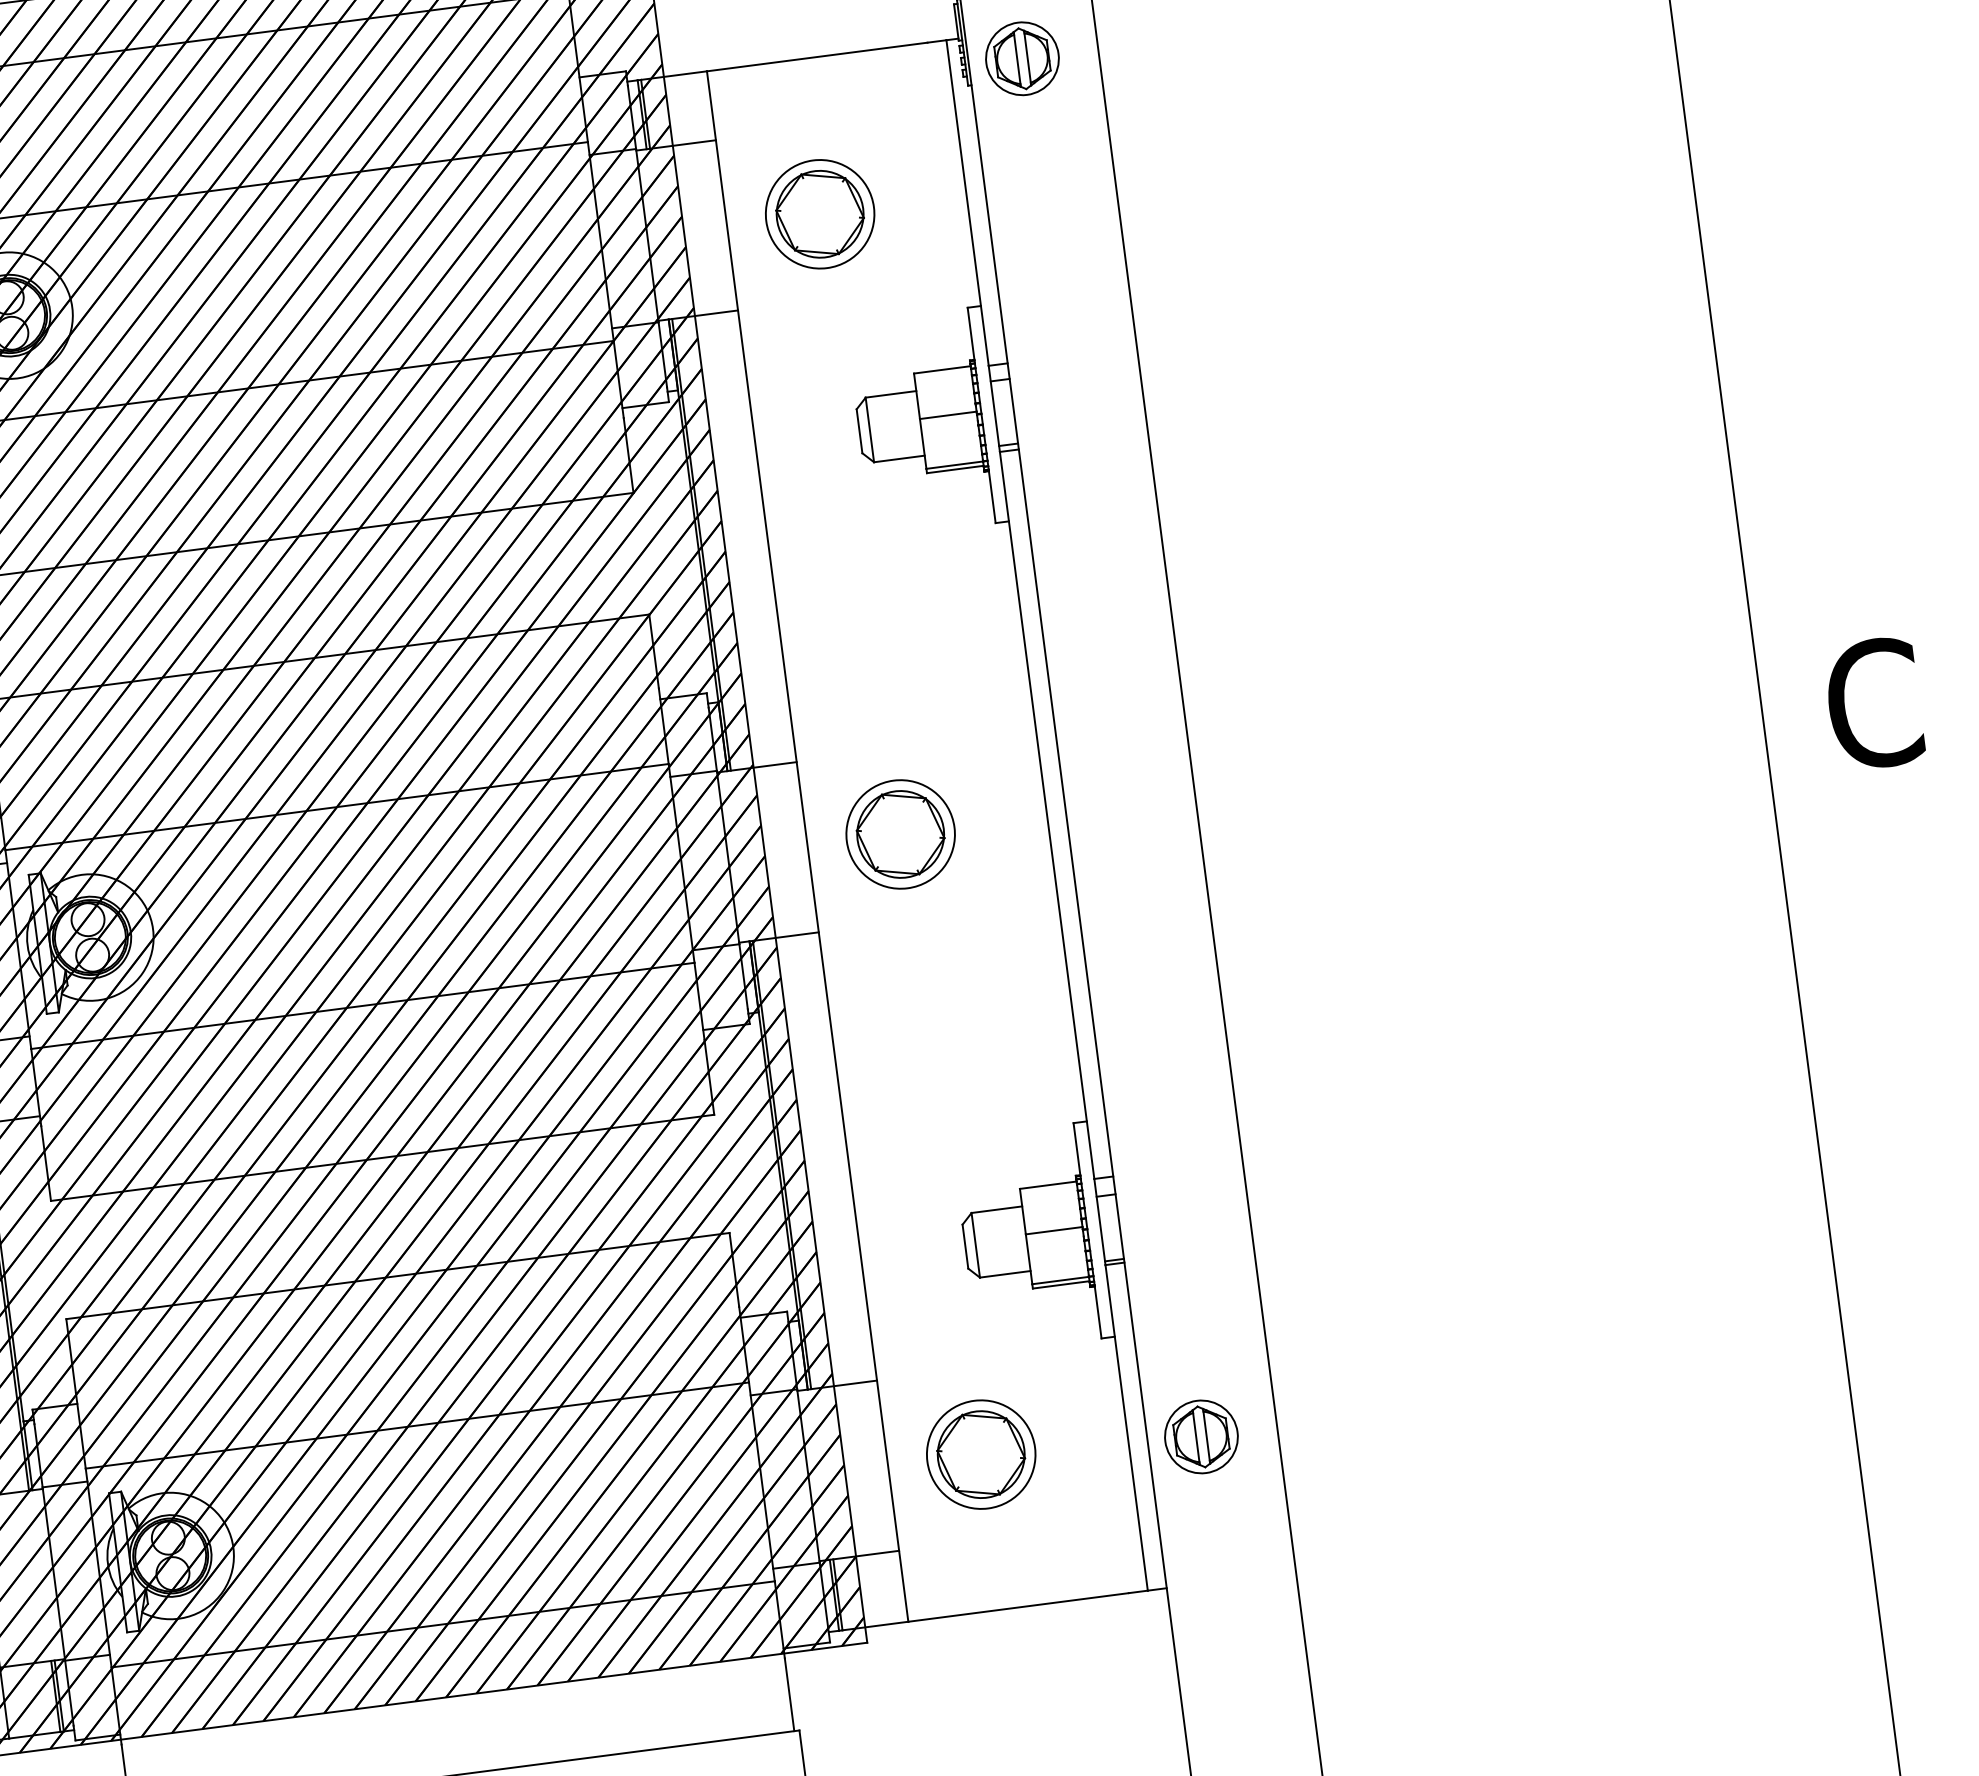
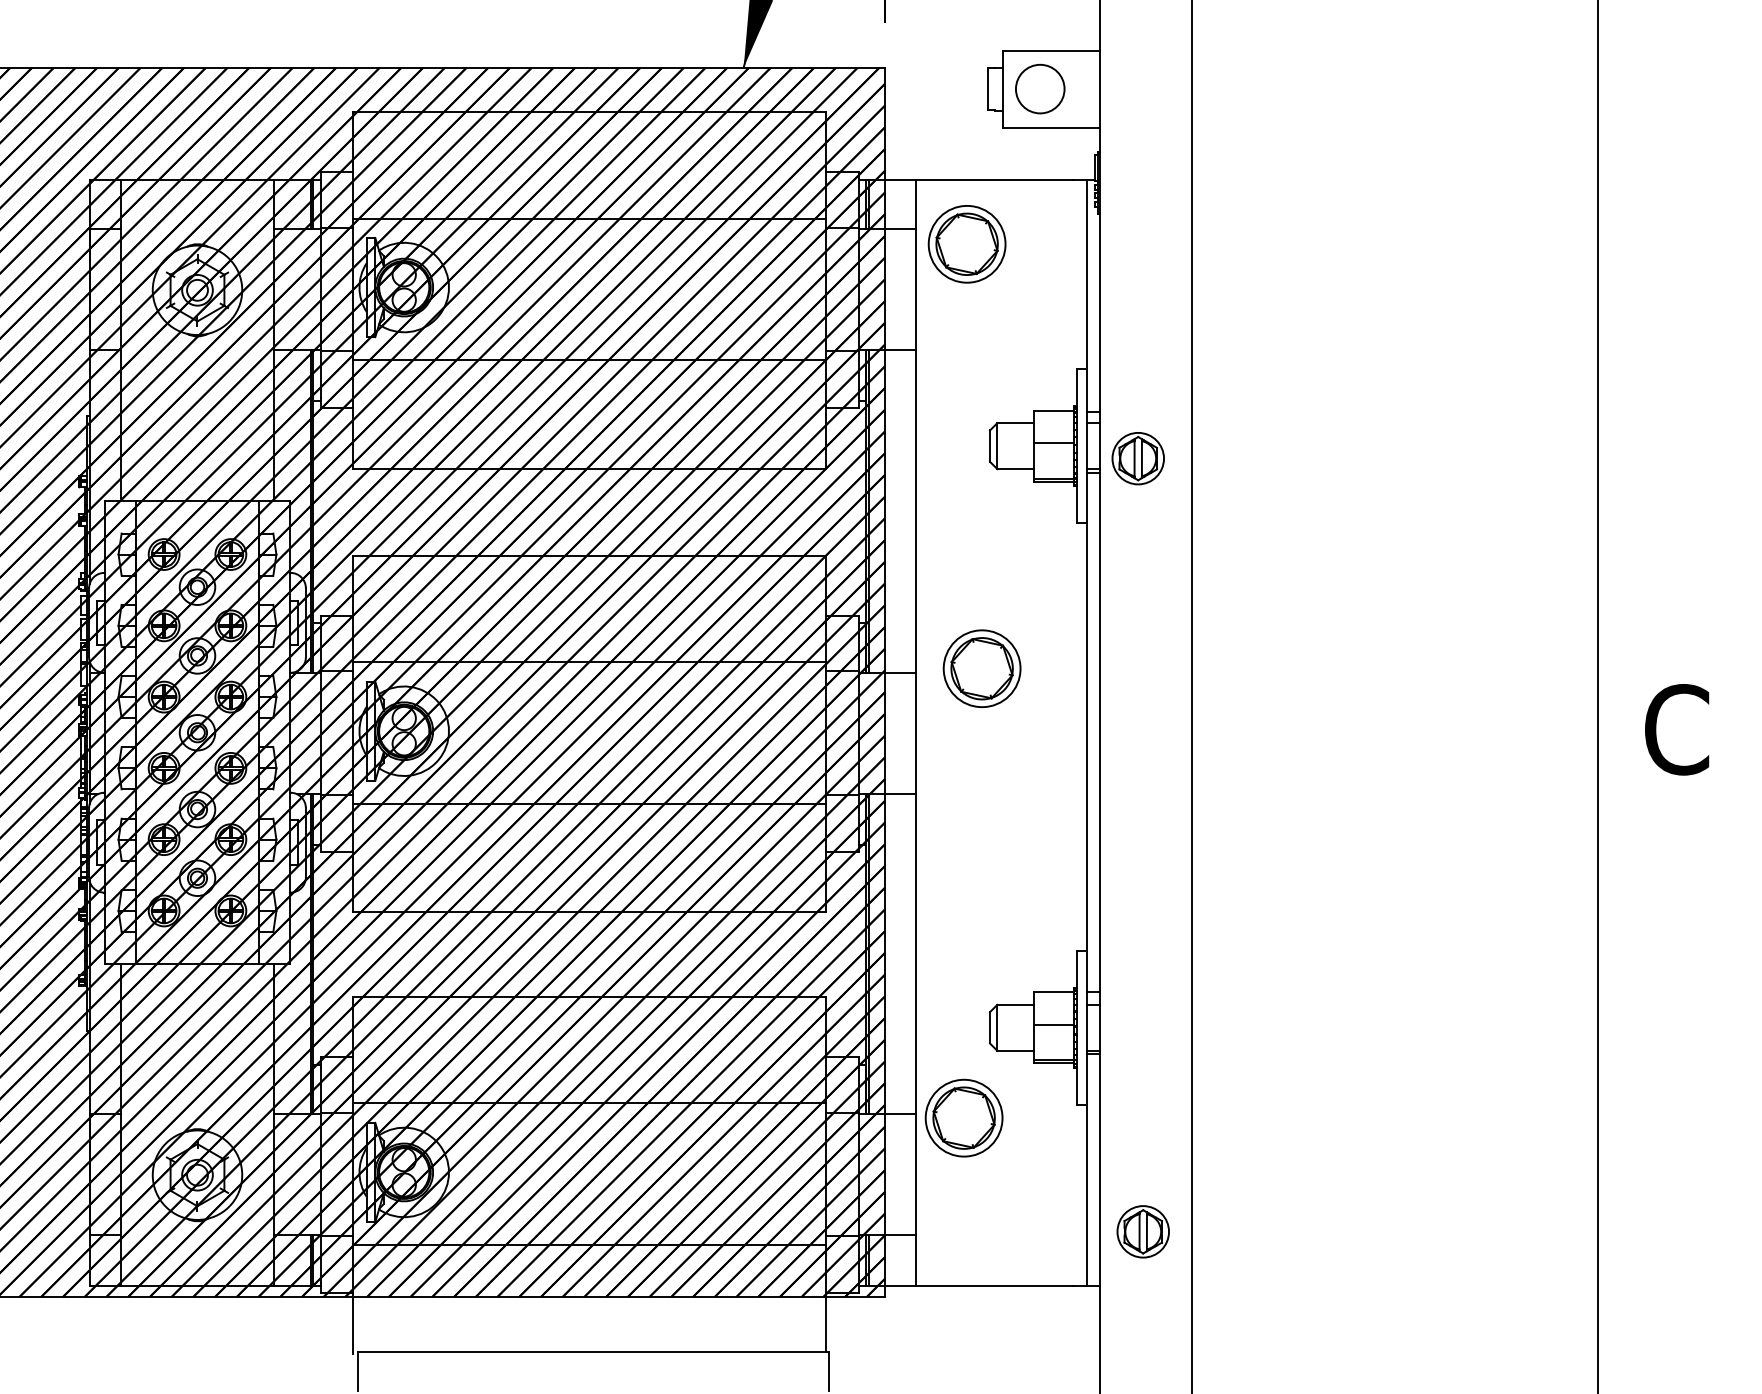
part: (1021, 58) -> (1137, 458), moved
part: (819, 214) -> (966, 244), moved
part: (899, 834) -> (981, 668), moved
part: (1200, 1436) -> (1142, 1231), moved
part: (980, 1453) -> (963, 1117), moved

